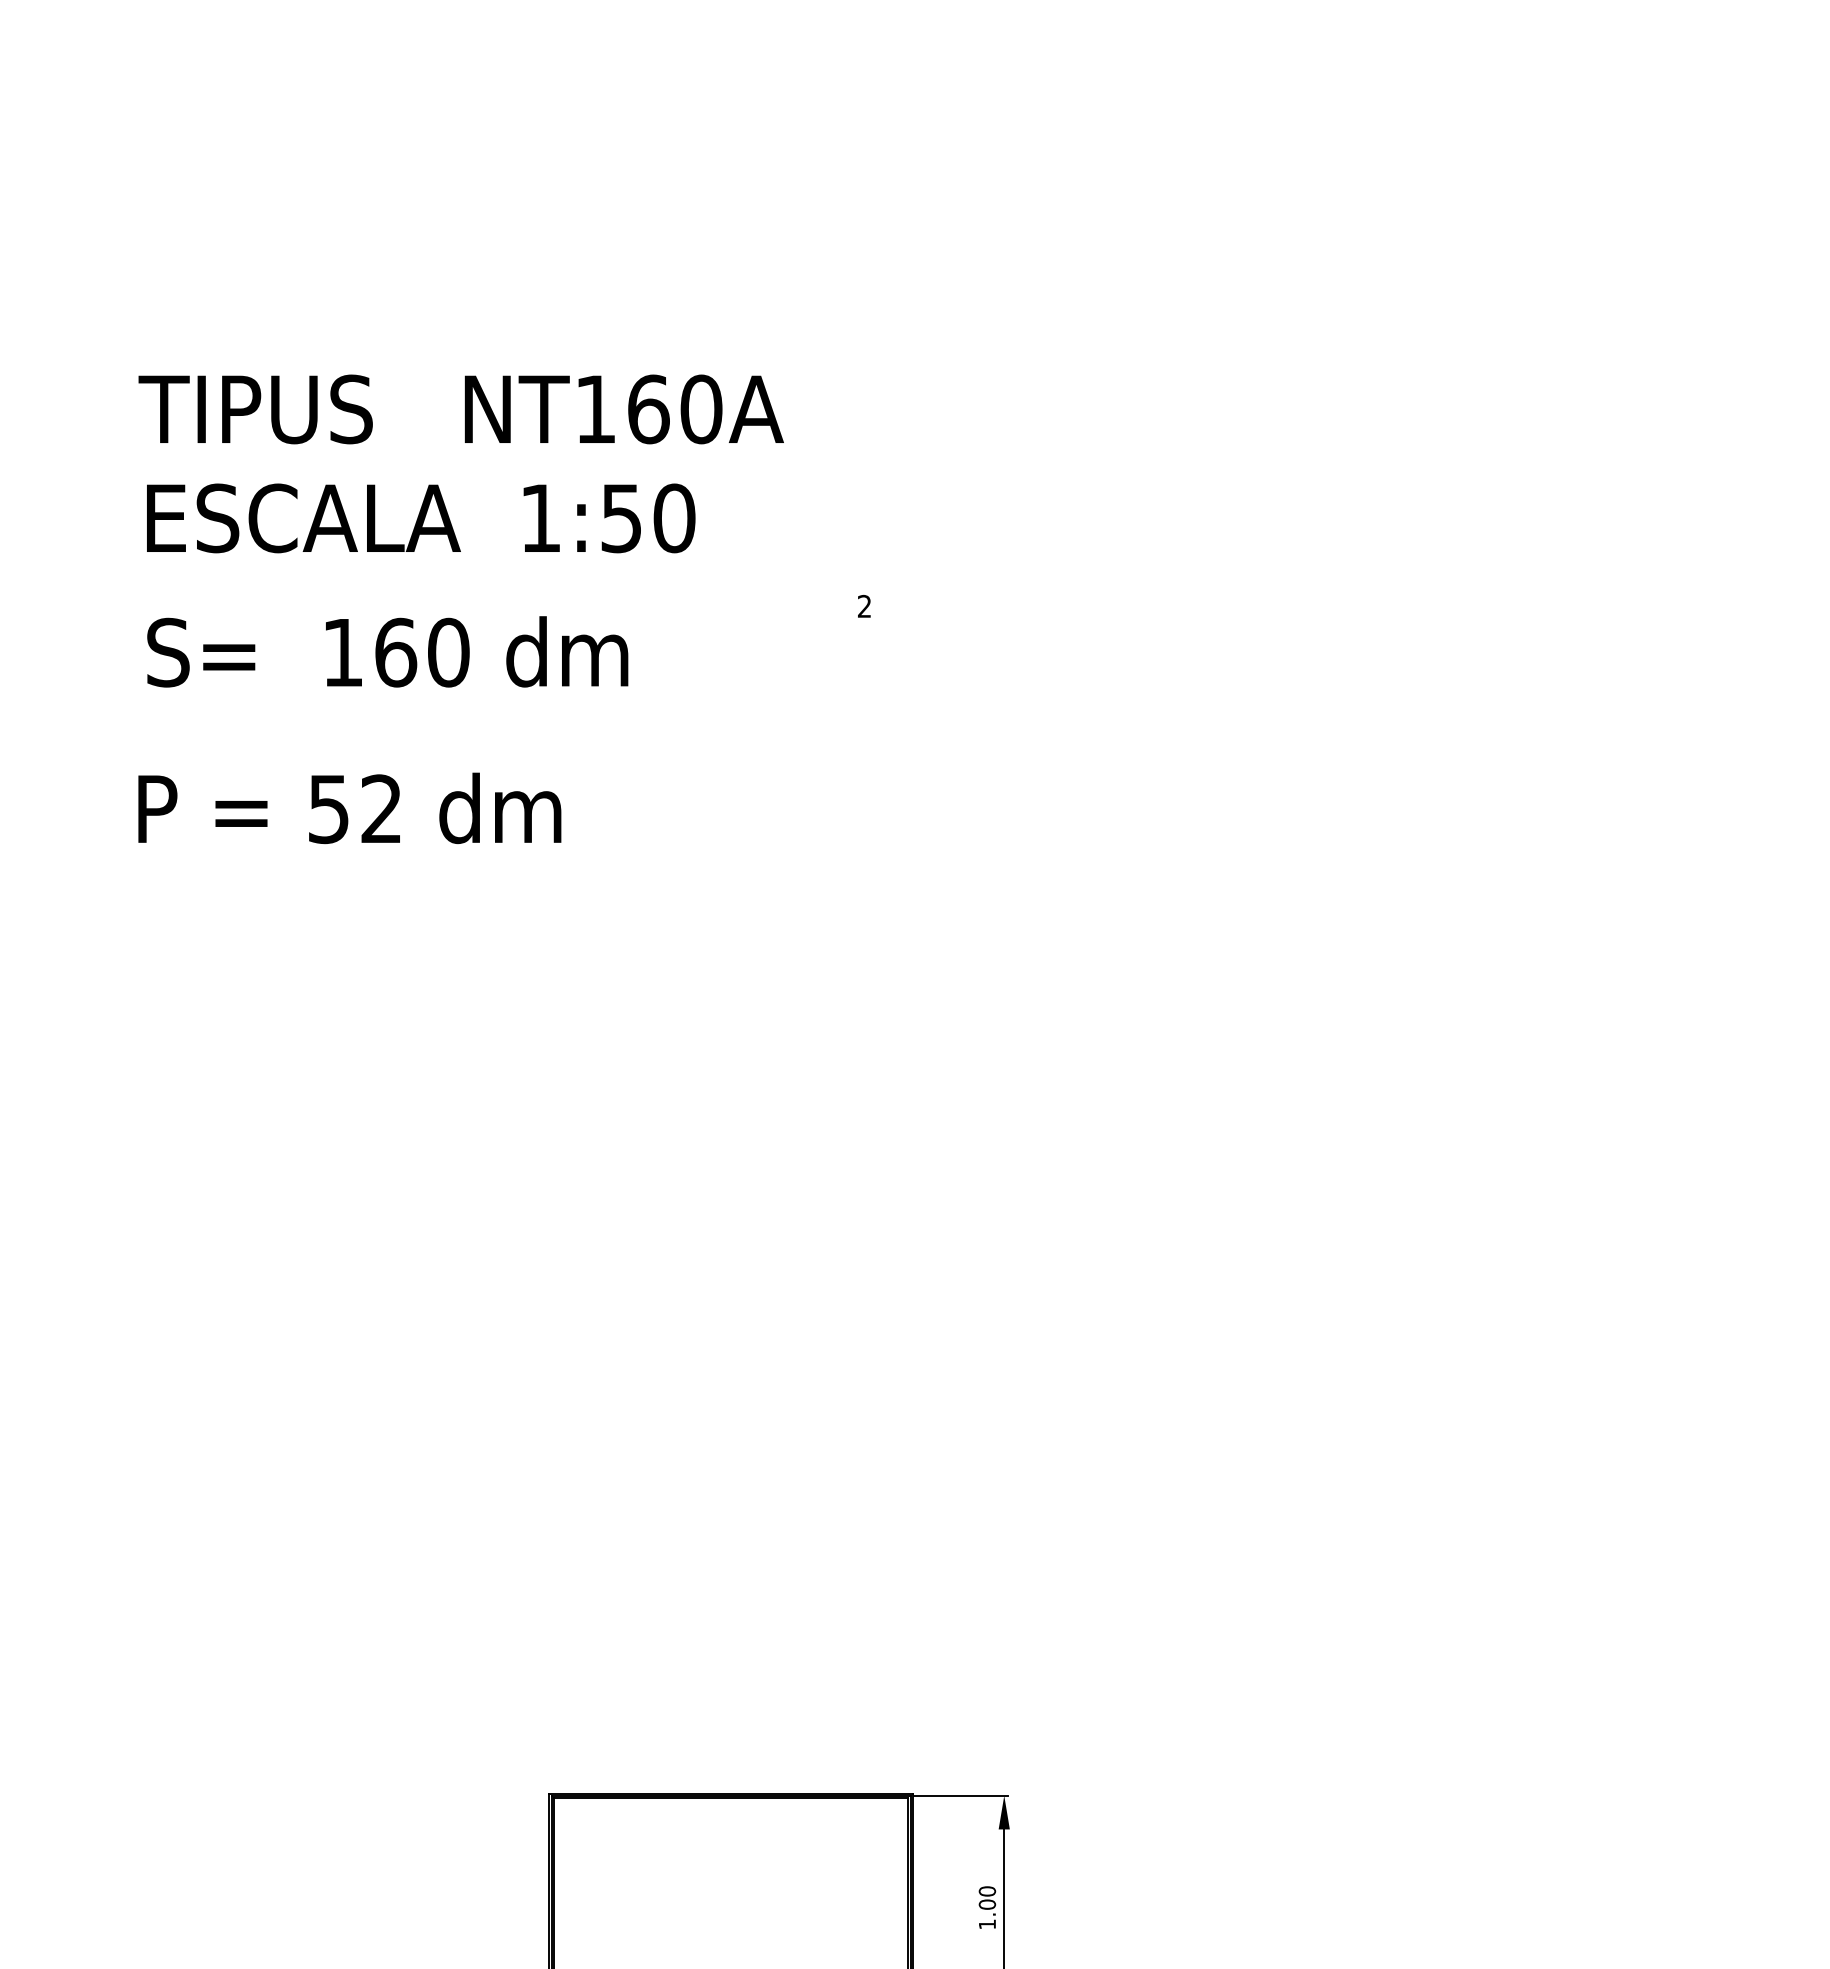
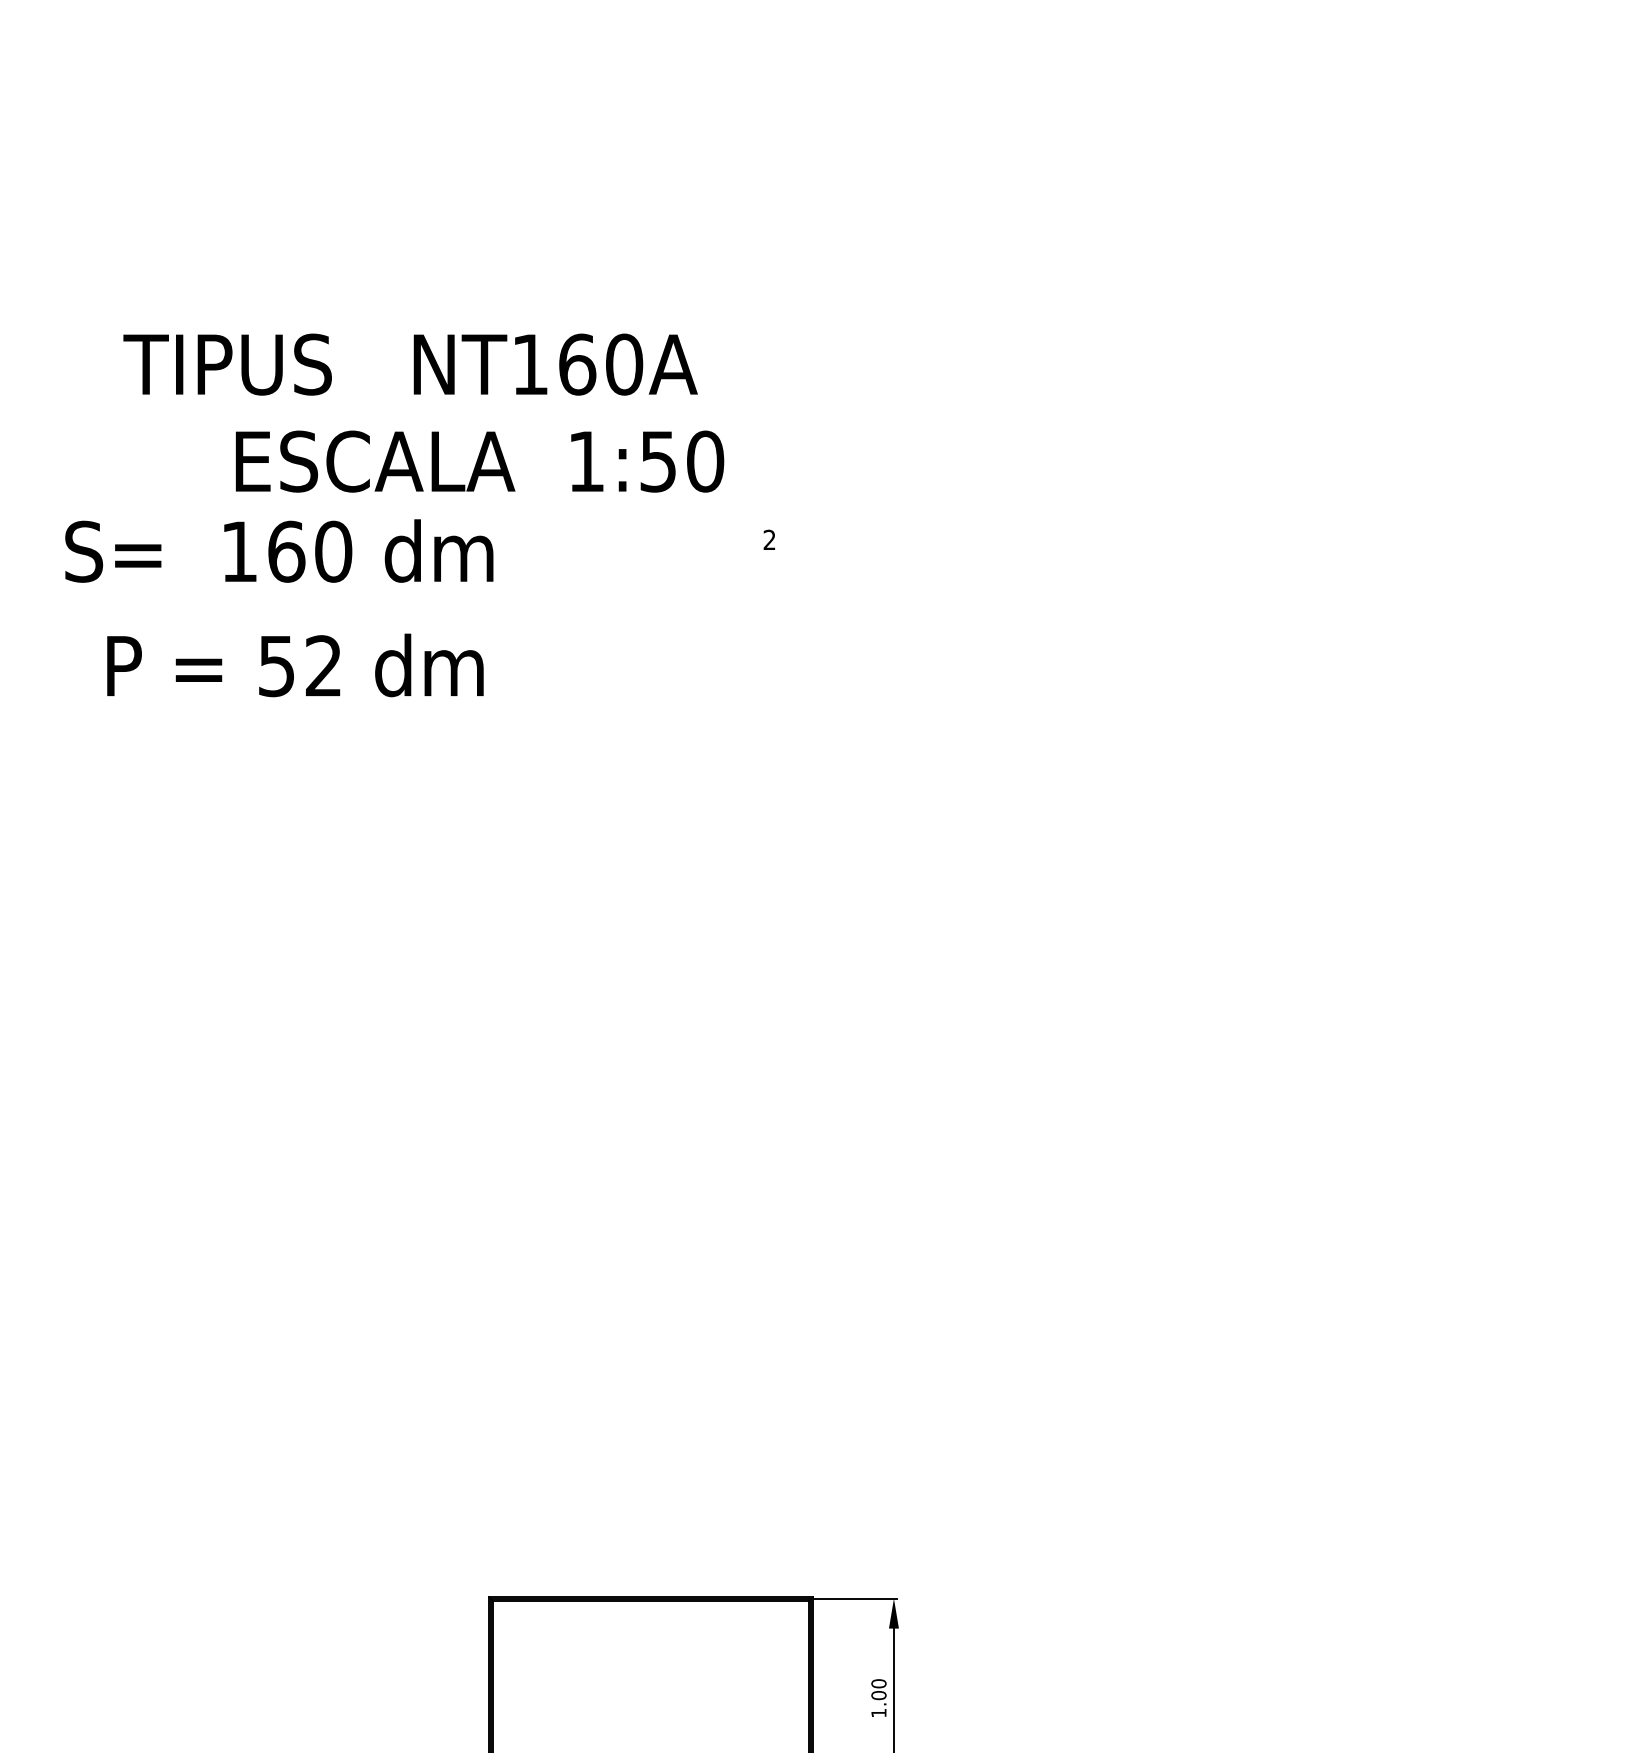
text: (421, 518) -> (480, 461), moved
text: (387, 651) -> (279, 550), moved
text: (349, 808) -> (295, 665), moved

